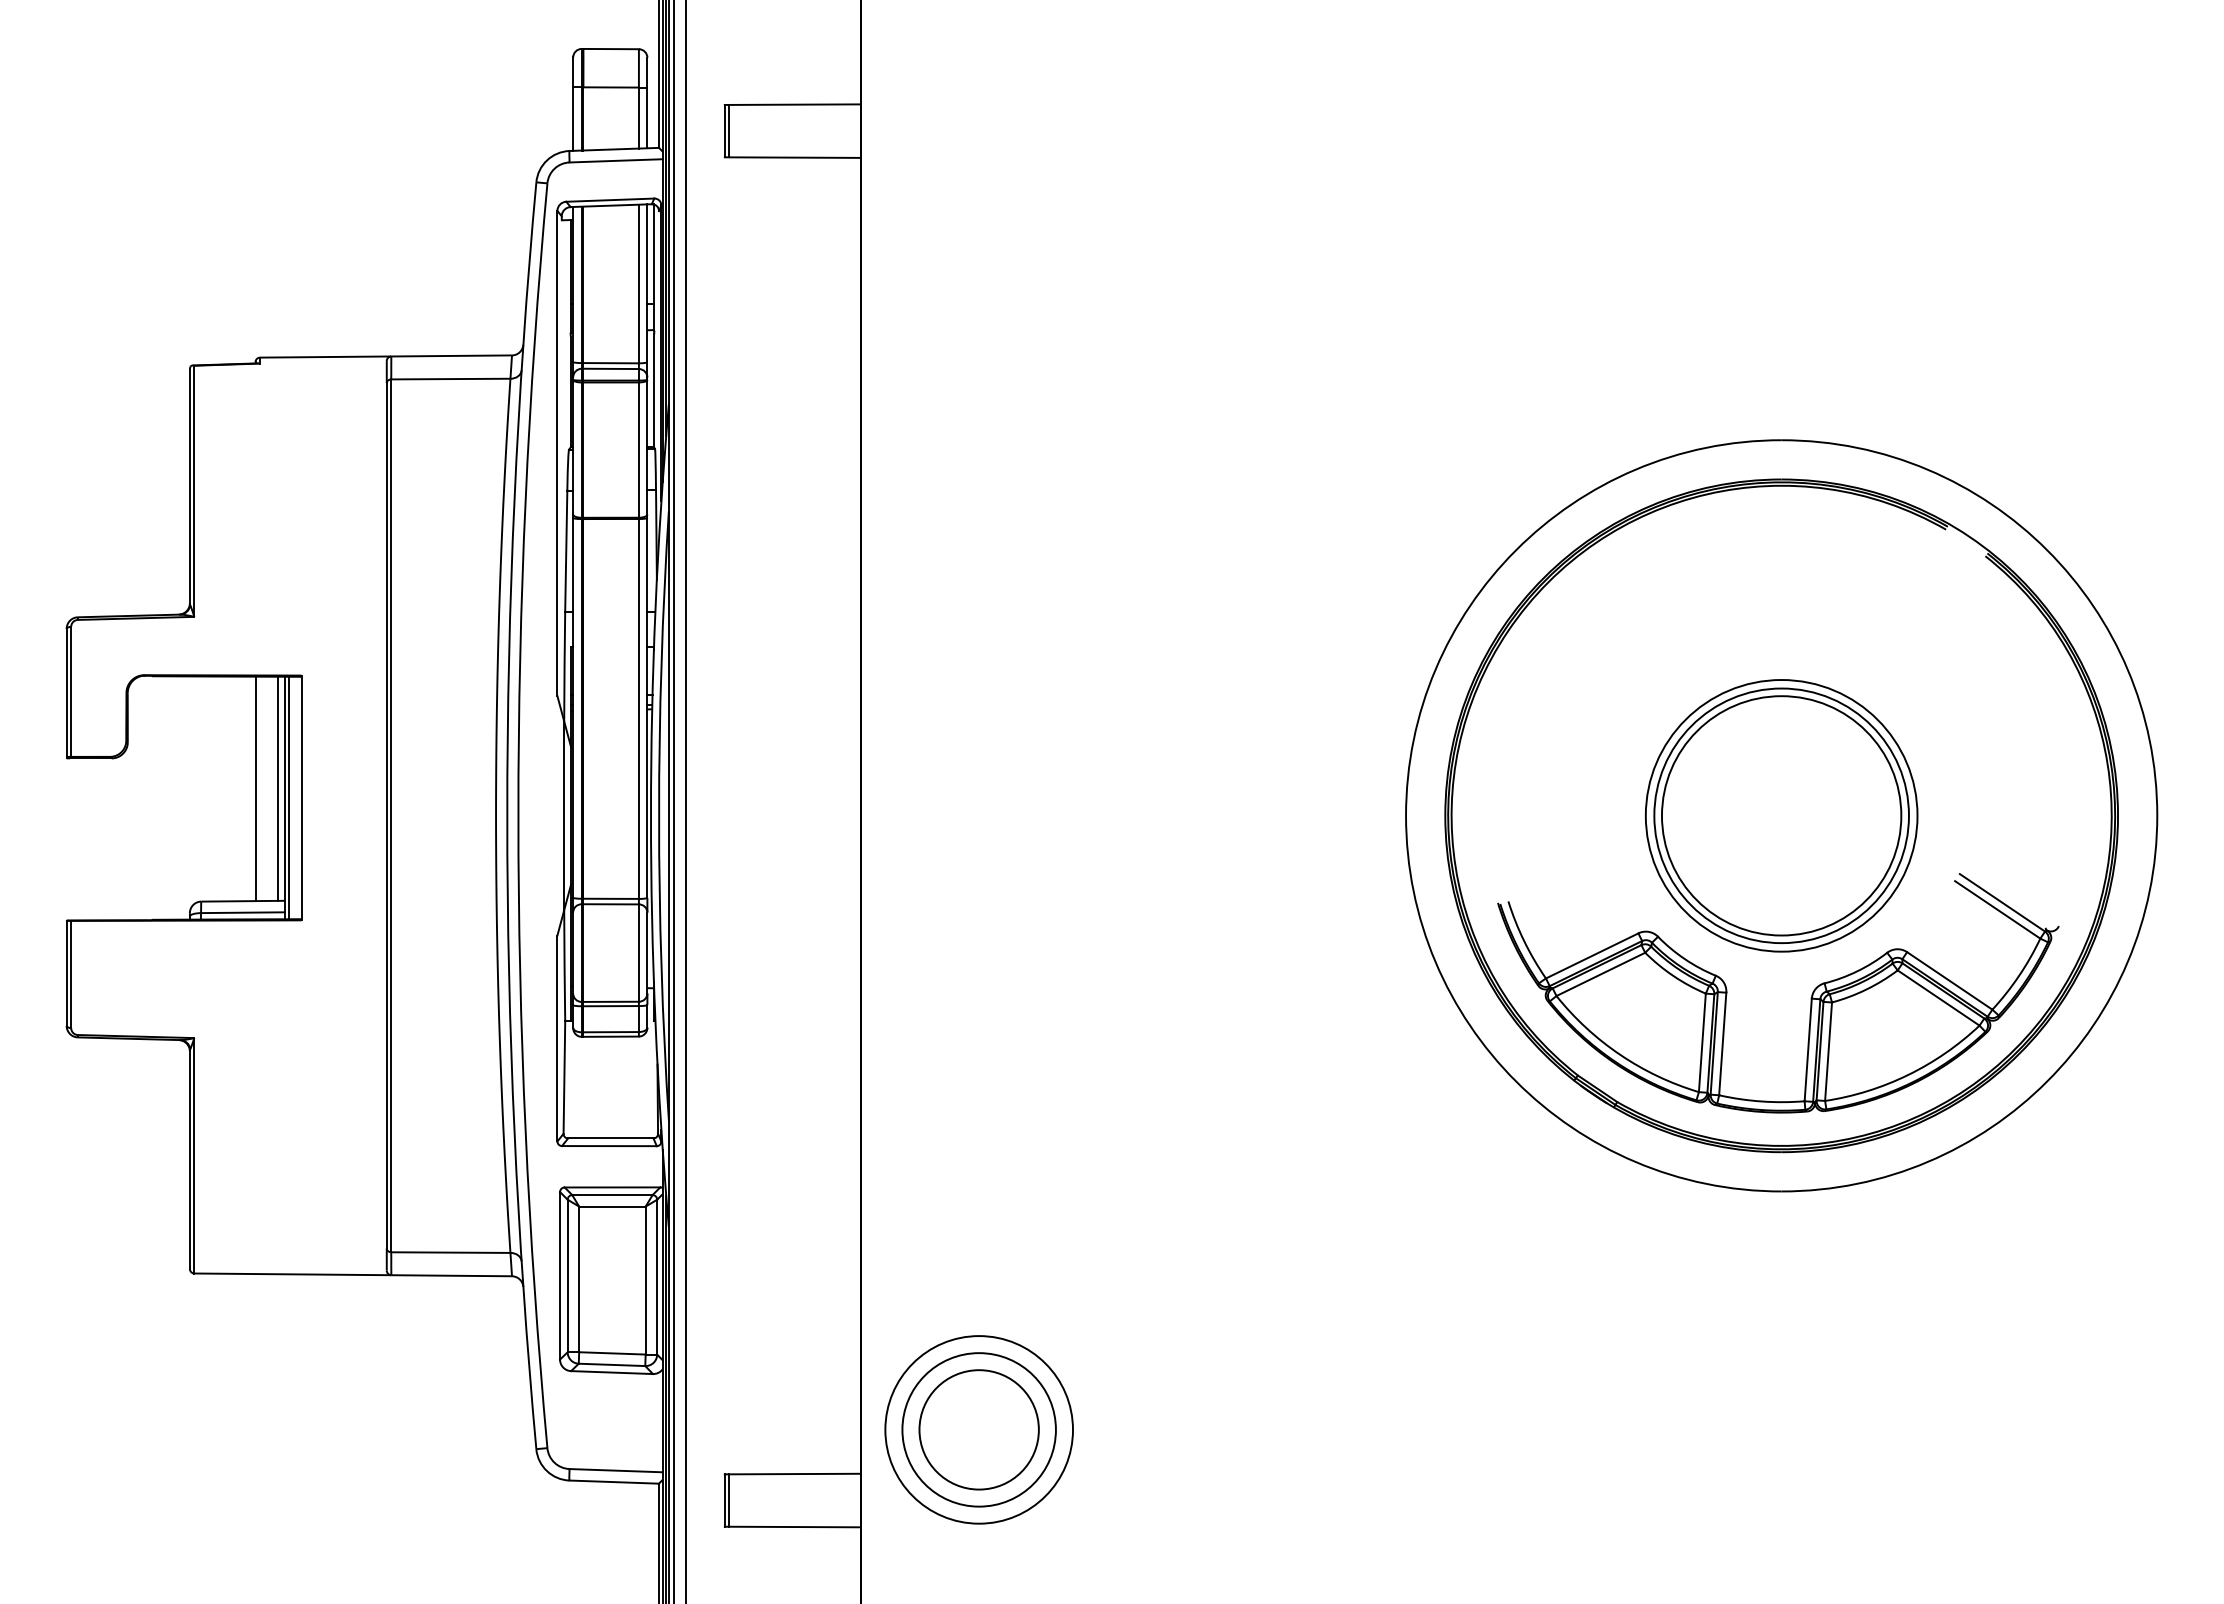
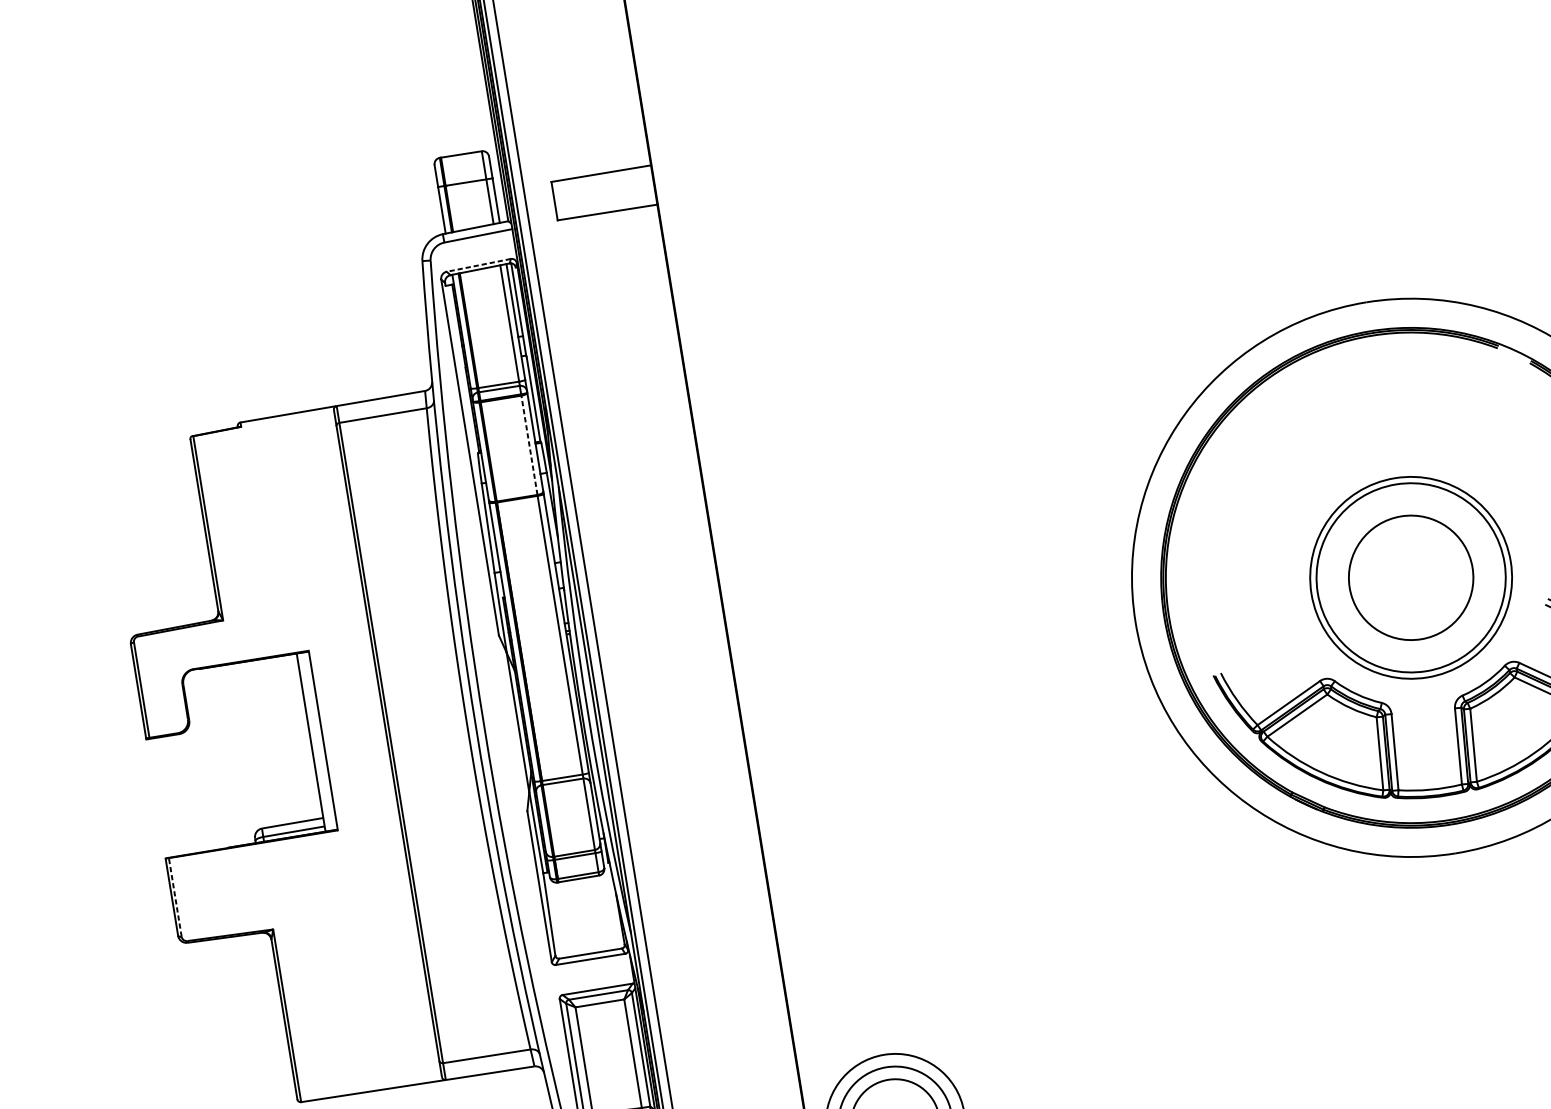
line: (728, 130) -> (557, 200), removed
line: (609, 200) -> (478, 265), solid -> dashed
line: (638, 450) -> (529, 445), solid -> dashed
line: (255, 788) -> (288, 739), removed
line: (277, 788) -> (304, 736), removed
line: (289, 797) -> (314, 741), removed
circle: (1781, 815) -> (1410, 577), size x0.7
line: (71, 974) -> (175, 897), solid -> dashed

